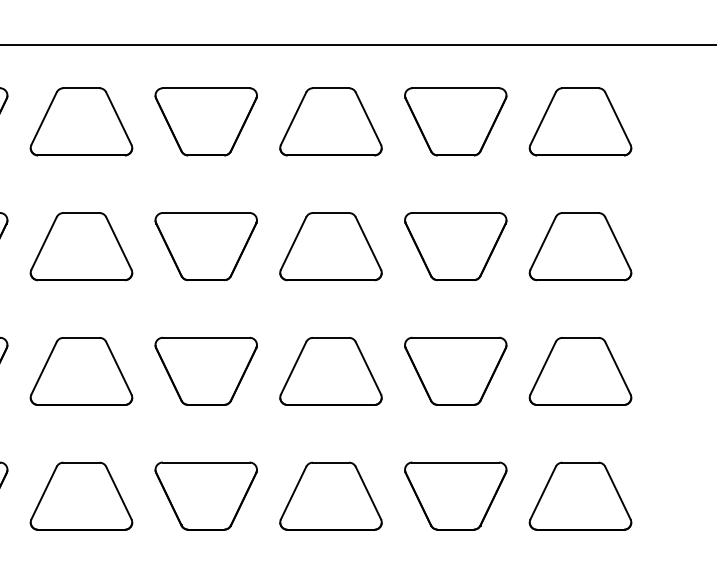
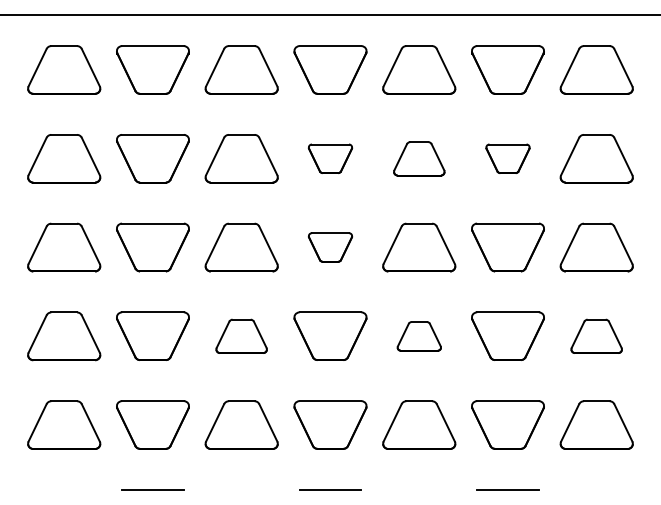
part: (206, 246) -> (330, 158), size x0.6
part: (331, 246) -> (419, 158), size x0.7
part: (455, 246) -> (507, 158), size x0.6
part: (206, 371) -> (330, 247), size x0.6
part: (81, 496) -> (241, 336), size x0.7
part: (331, 496) -> (419, 336), size x0.6
part: (580, 496) -> (596, 336), size x0.7

